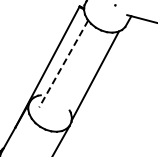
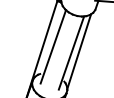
line: (63, 63) -> (53, 46), dashed -> solid
line: (84, 75) -> (70, 52), added

